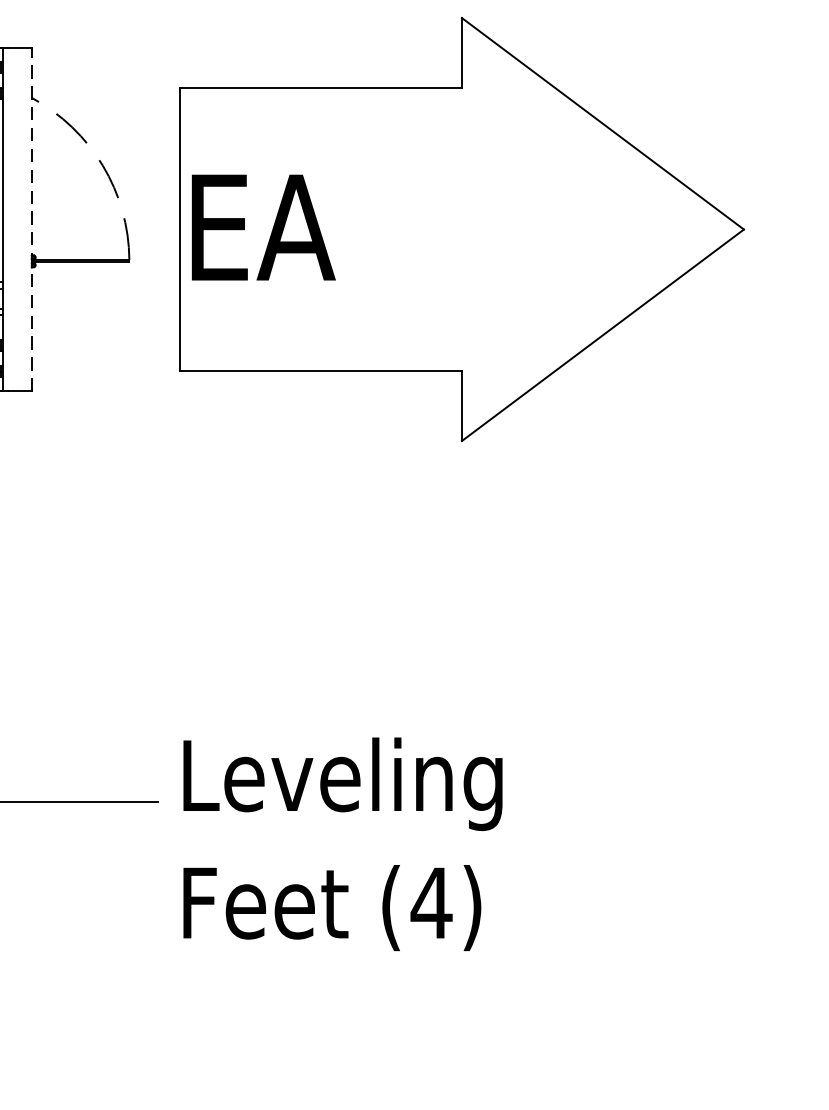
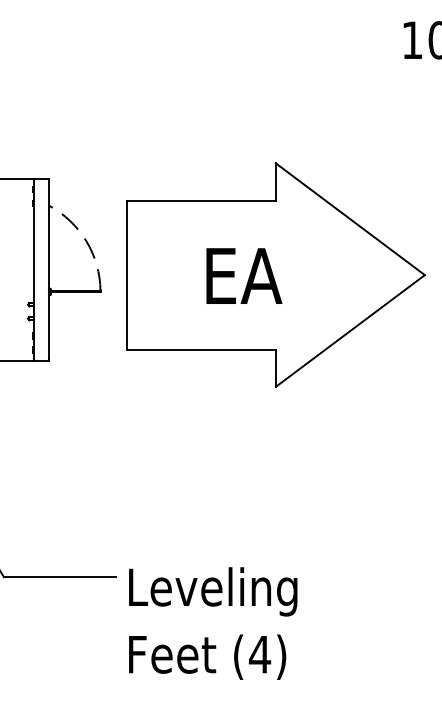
line: (32, 218) -> (49, 269), dashed -> solid
text: (263, 226) -> (244, 275), moved
text: (343, 844) -> (213, 623), moved

